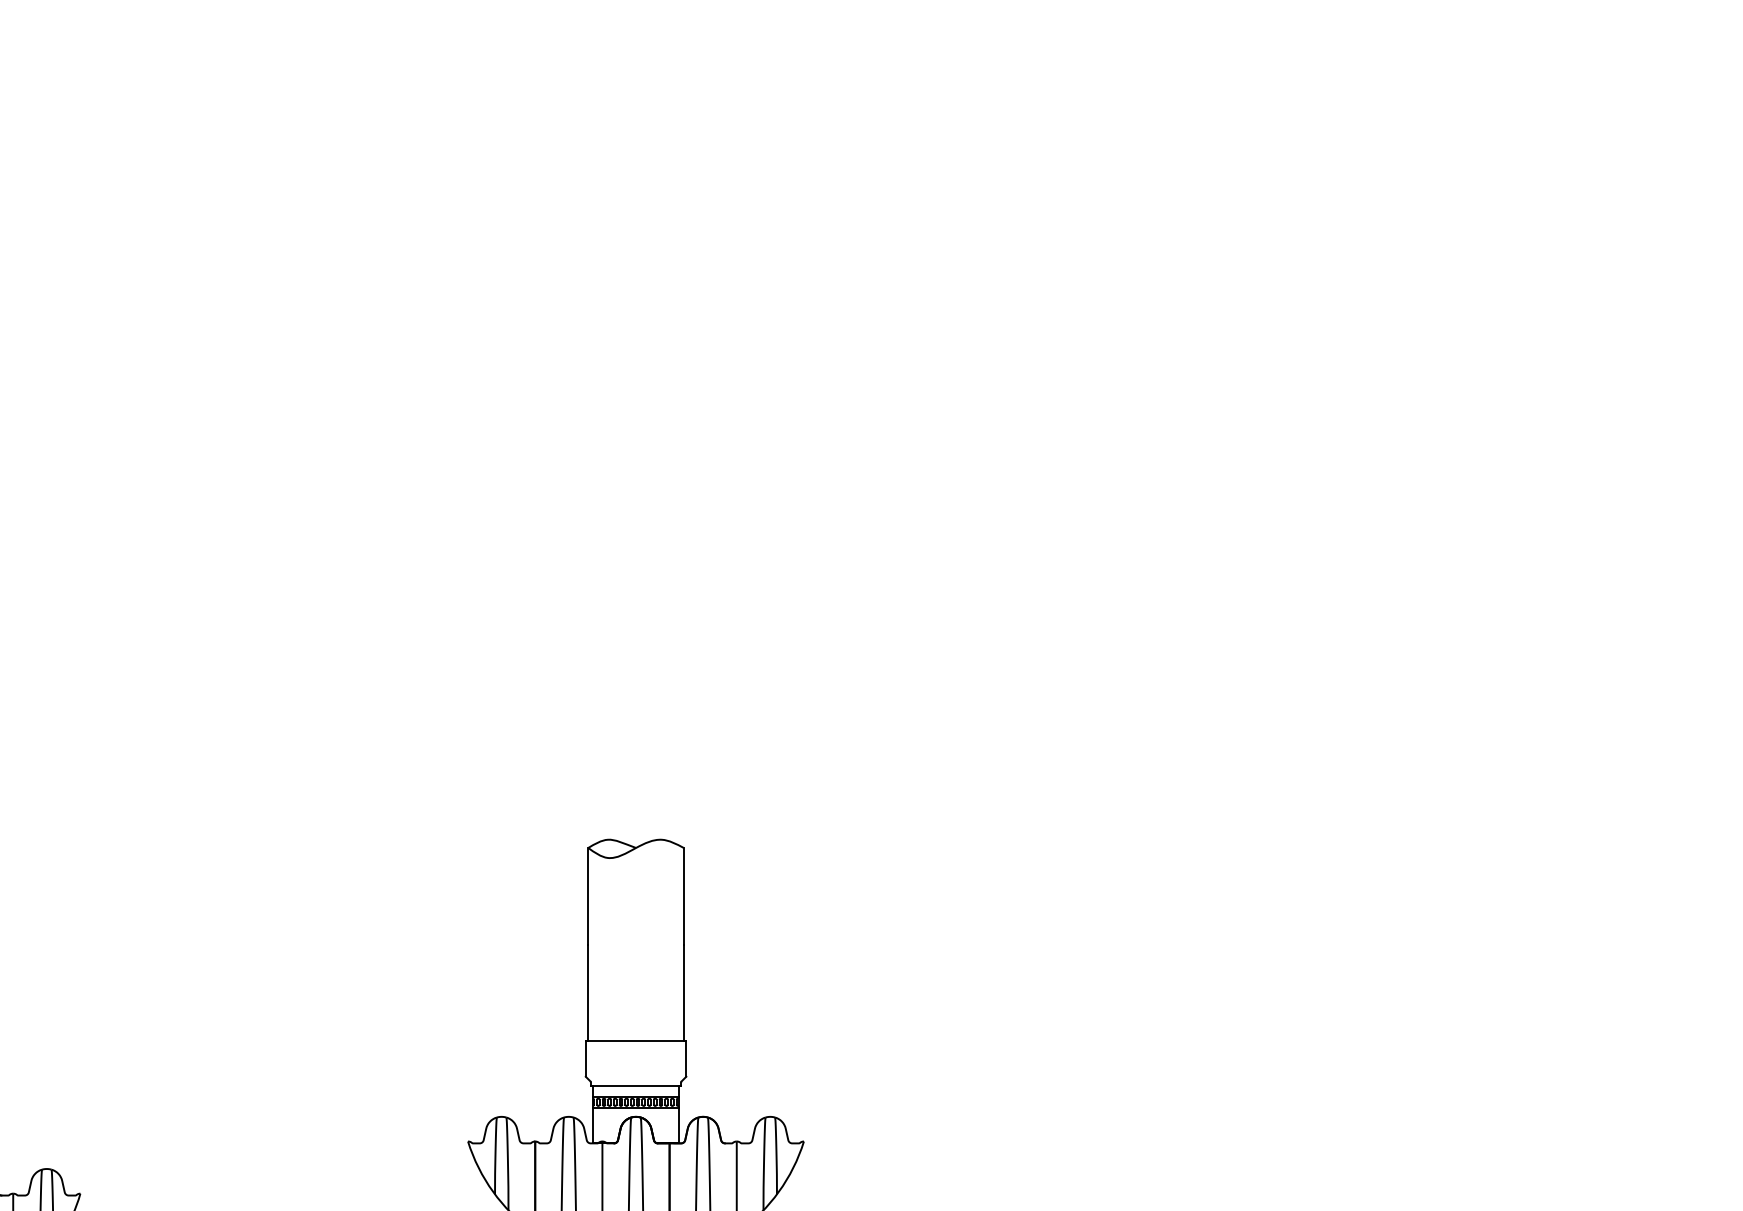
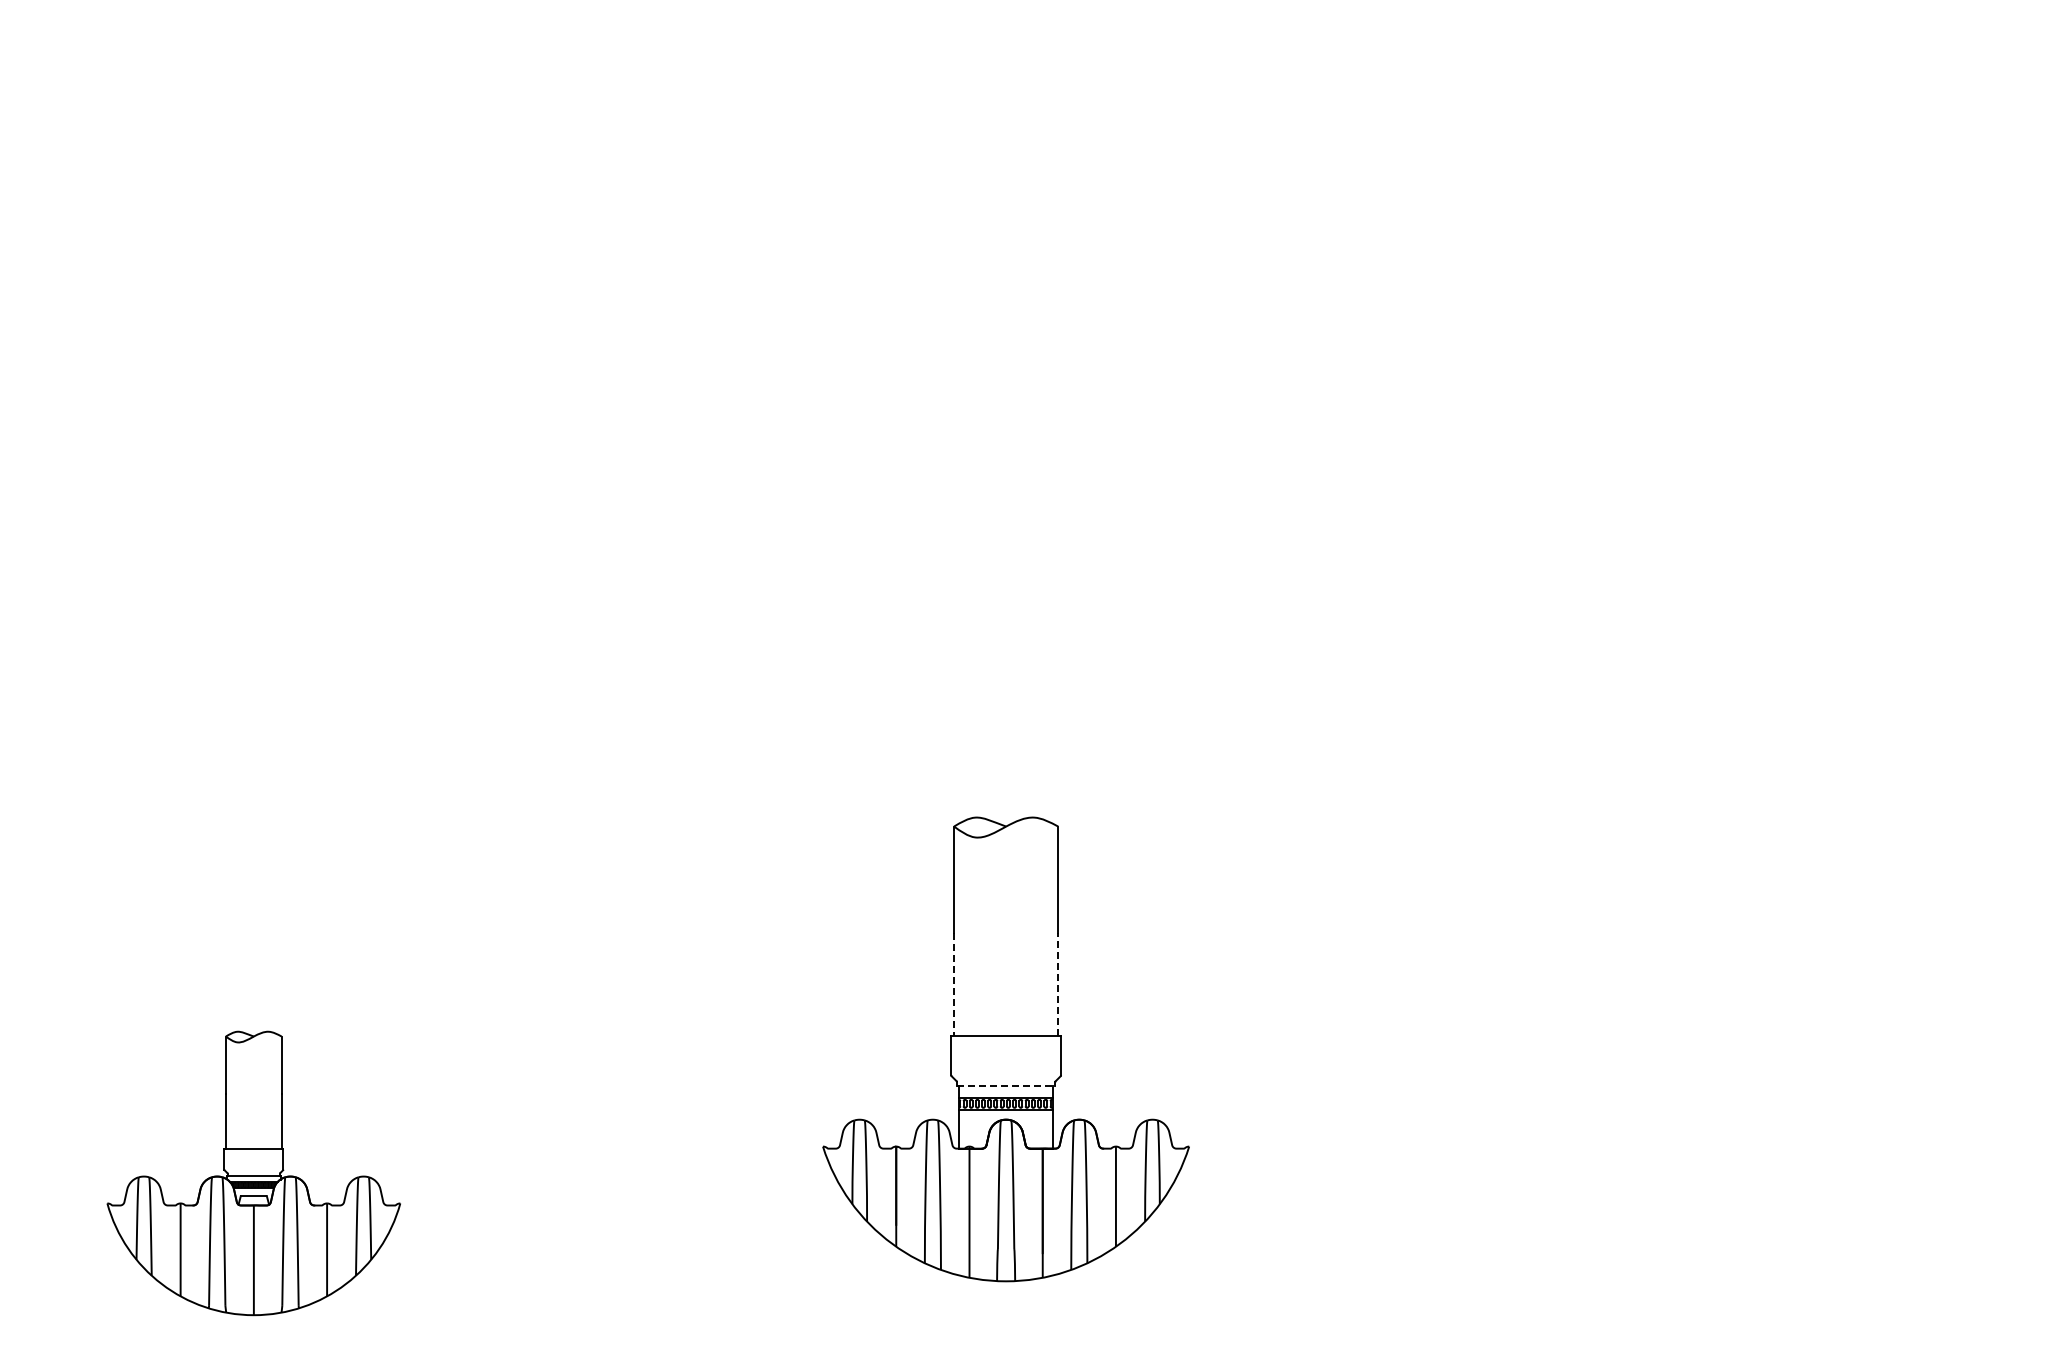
line: (588, 992) -> (954, 984), solid -> dashed
line: (684, 992) -> (1058, 984), solid -> dashed
line: (636, 1086) -> (1006, 1086), solid -> dashed

